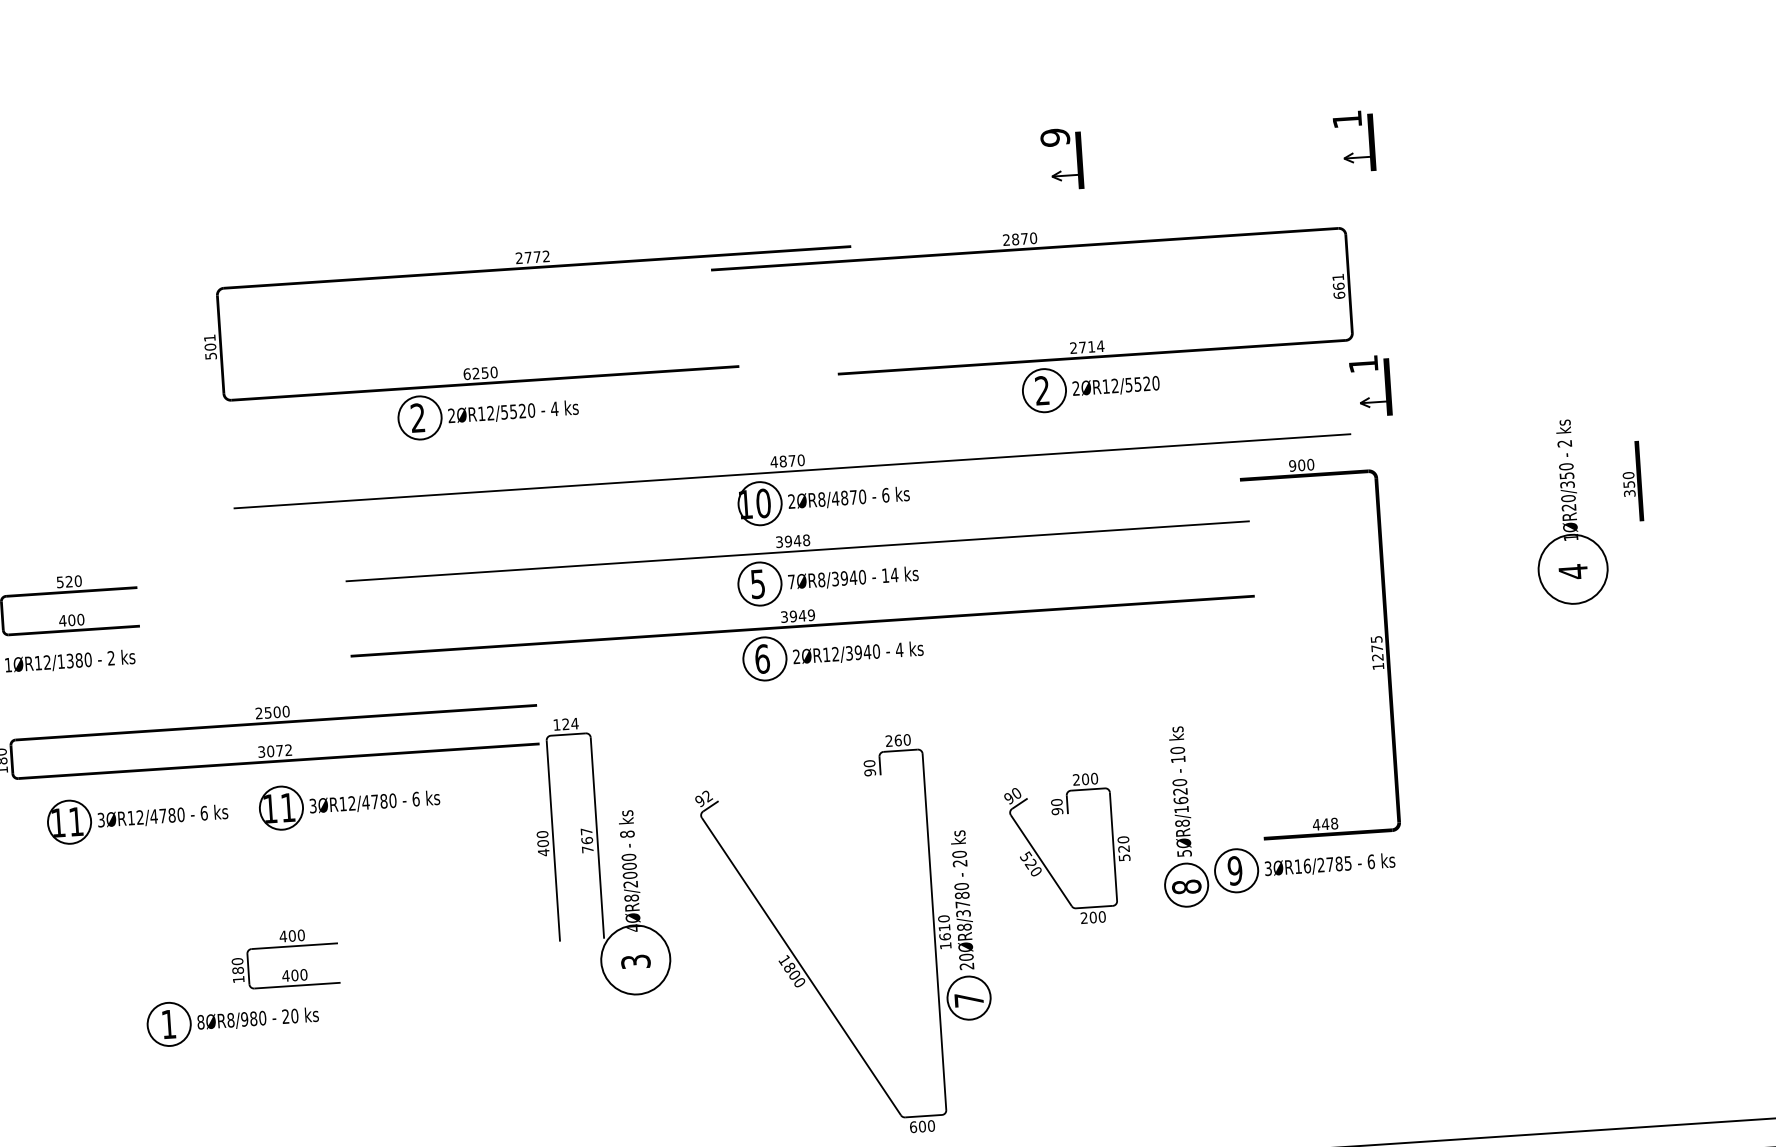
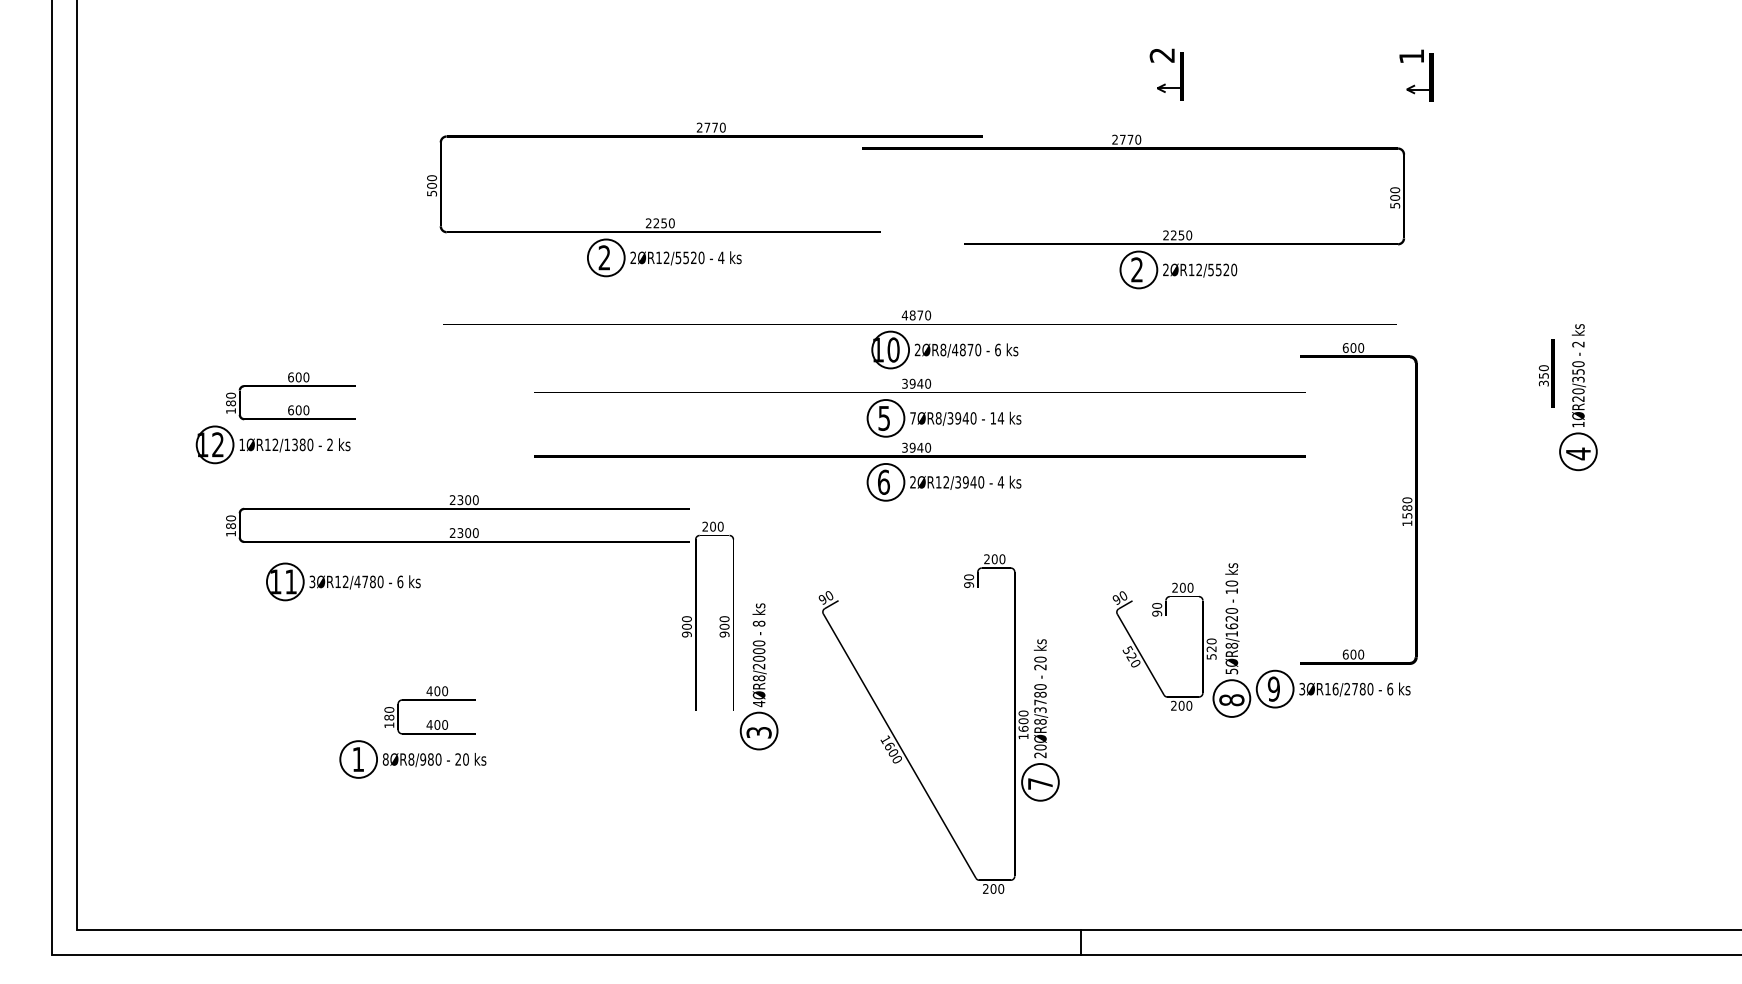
text: (1054, 137) -> (1161, 55), 9 -> 2
text: (1015, 239) -> (1122, 139), 2870 -> 2770
text: (545, 256) -> (722, 127), 2772 -> 2770
text: (1339, 285) -> (1395, 197), 661 -> 500
text: (209, 338) -> (431, 178), 501 -> 500
text: (1091, 347) -> (1181, 235), 2714 -> 2250
text: (466, 374) -> (648, 223), 6250 -> 2250
part: (1368, 396) -> (1414, 293), removed
text: (1292, 465) -> (1345, 347), 900 -> 600
text: (1632, 481) -> (1546, 373), moved
text: (807, 539) -> (928, 383), 3948 -> 3940
circle: (1573, 568) -> (1578, 451), size x0.62
text: (64, 582) -> (294, 377), 520 -> 600
text: (810, 614) -> (927, 447), 3949 -> 3940
text: (62, 621) -> (290, 410), 400 -> 600
text: (1377, 647) -> (1407, 507), 1275 -> 1580
text: (268, 712) -> (460, 499), 2500 -> 2300
text: (565, 724) -> (712, 526), 124 -> 200
text: (897, 739) -> (994, 558), 260 -> 200
text: (274, 751) -> (463, 533), 3072 -> 2300
text: (707, 796) -> (829, 596), 92 -> 90
part: (349, 803) -> (524, 581), removed
text: (1325, 824) -> (1353, 654), 448 -> 600
text: (587, 840) -> (724, 626), 767 -> 900
text: (1068, 849) -> (1164, 646), moved
text: (543, 852) -> (686, 634), 400 -> 900
text: (1348, 862) -> (1370, 688), 3ØR16/2785 -> 3ØR16/2780
text: (944, 928) -> (1023, 721), 1610 -> 1600
text: (284, 959) -> (429, 710), moved
circle: (634, 959) -> (758, 730), size x0.62
text: (789, 966) -> (889, 745), 1800 -> 1600
text: (912, 1126) -> (985, 888), 600 -> 200

